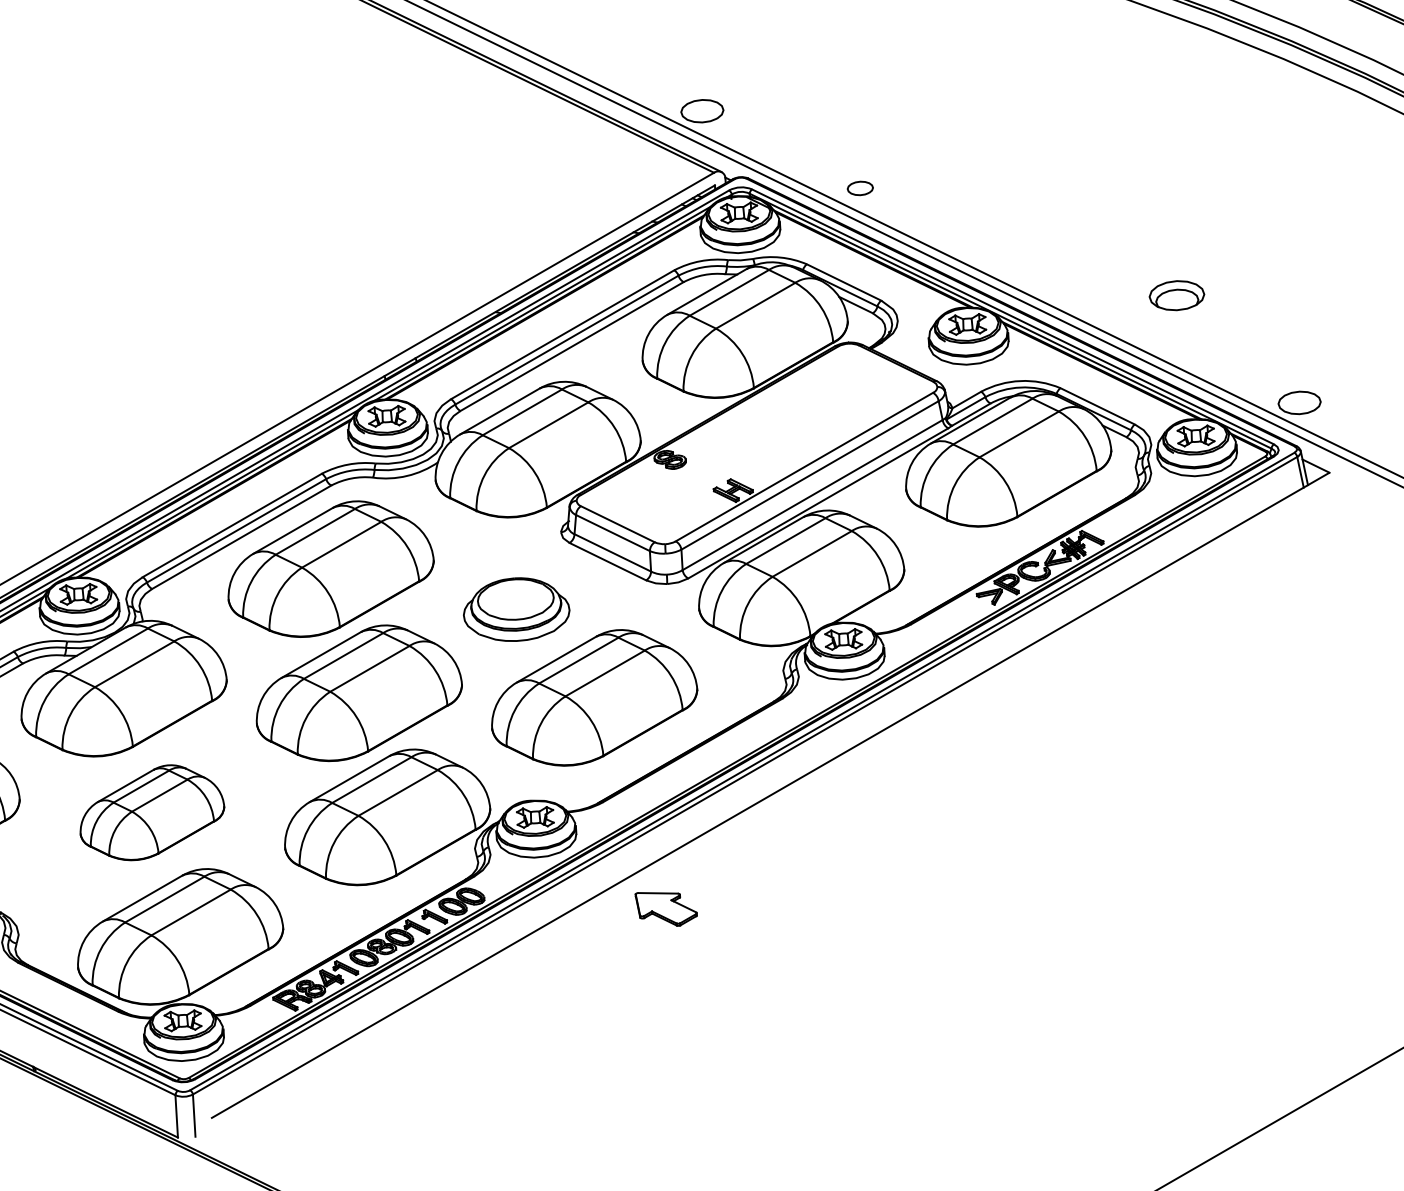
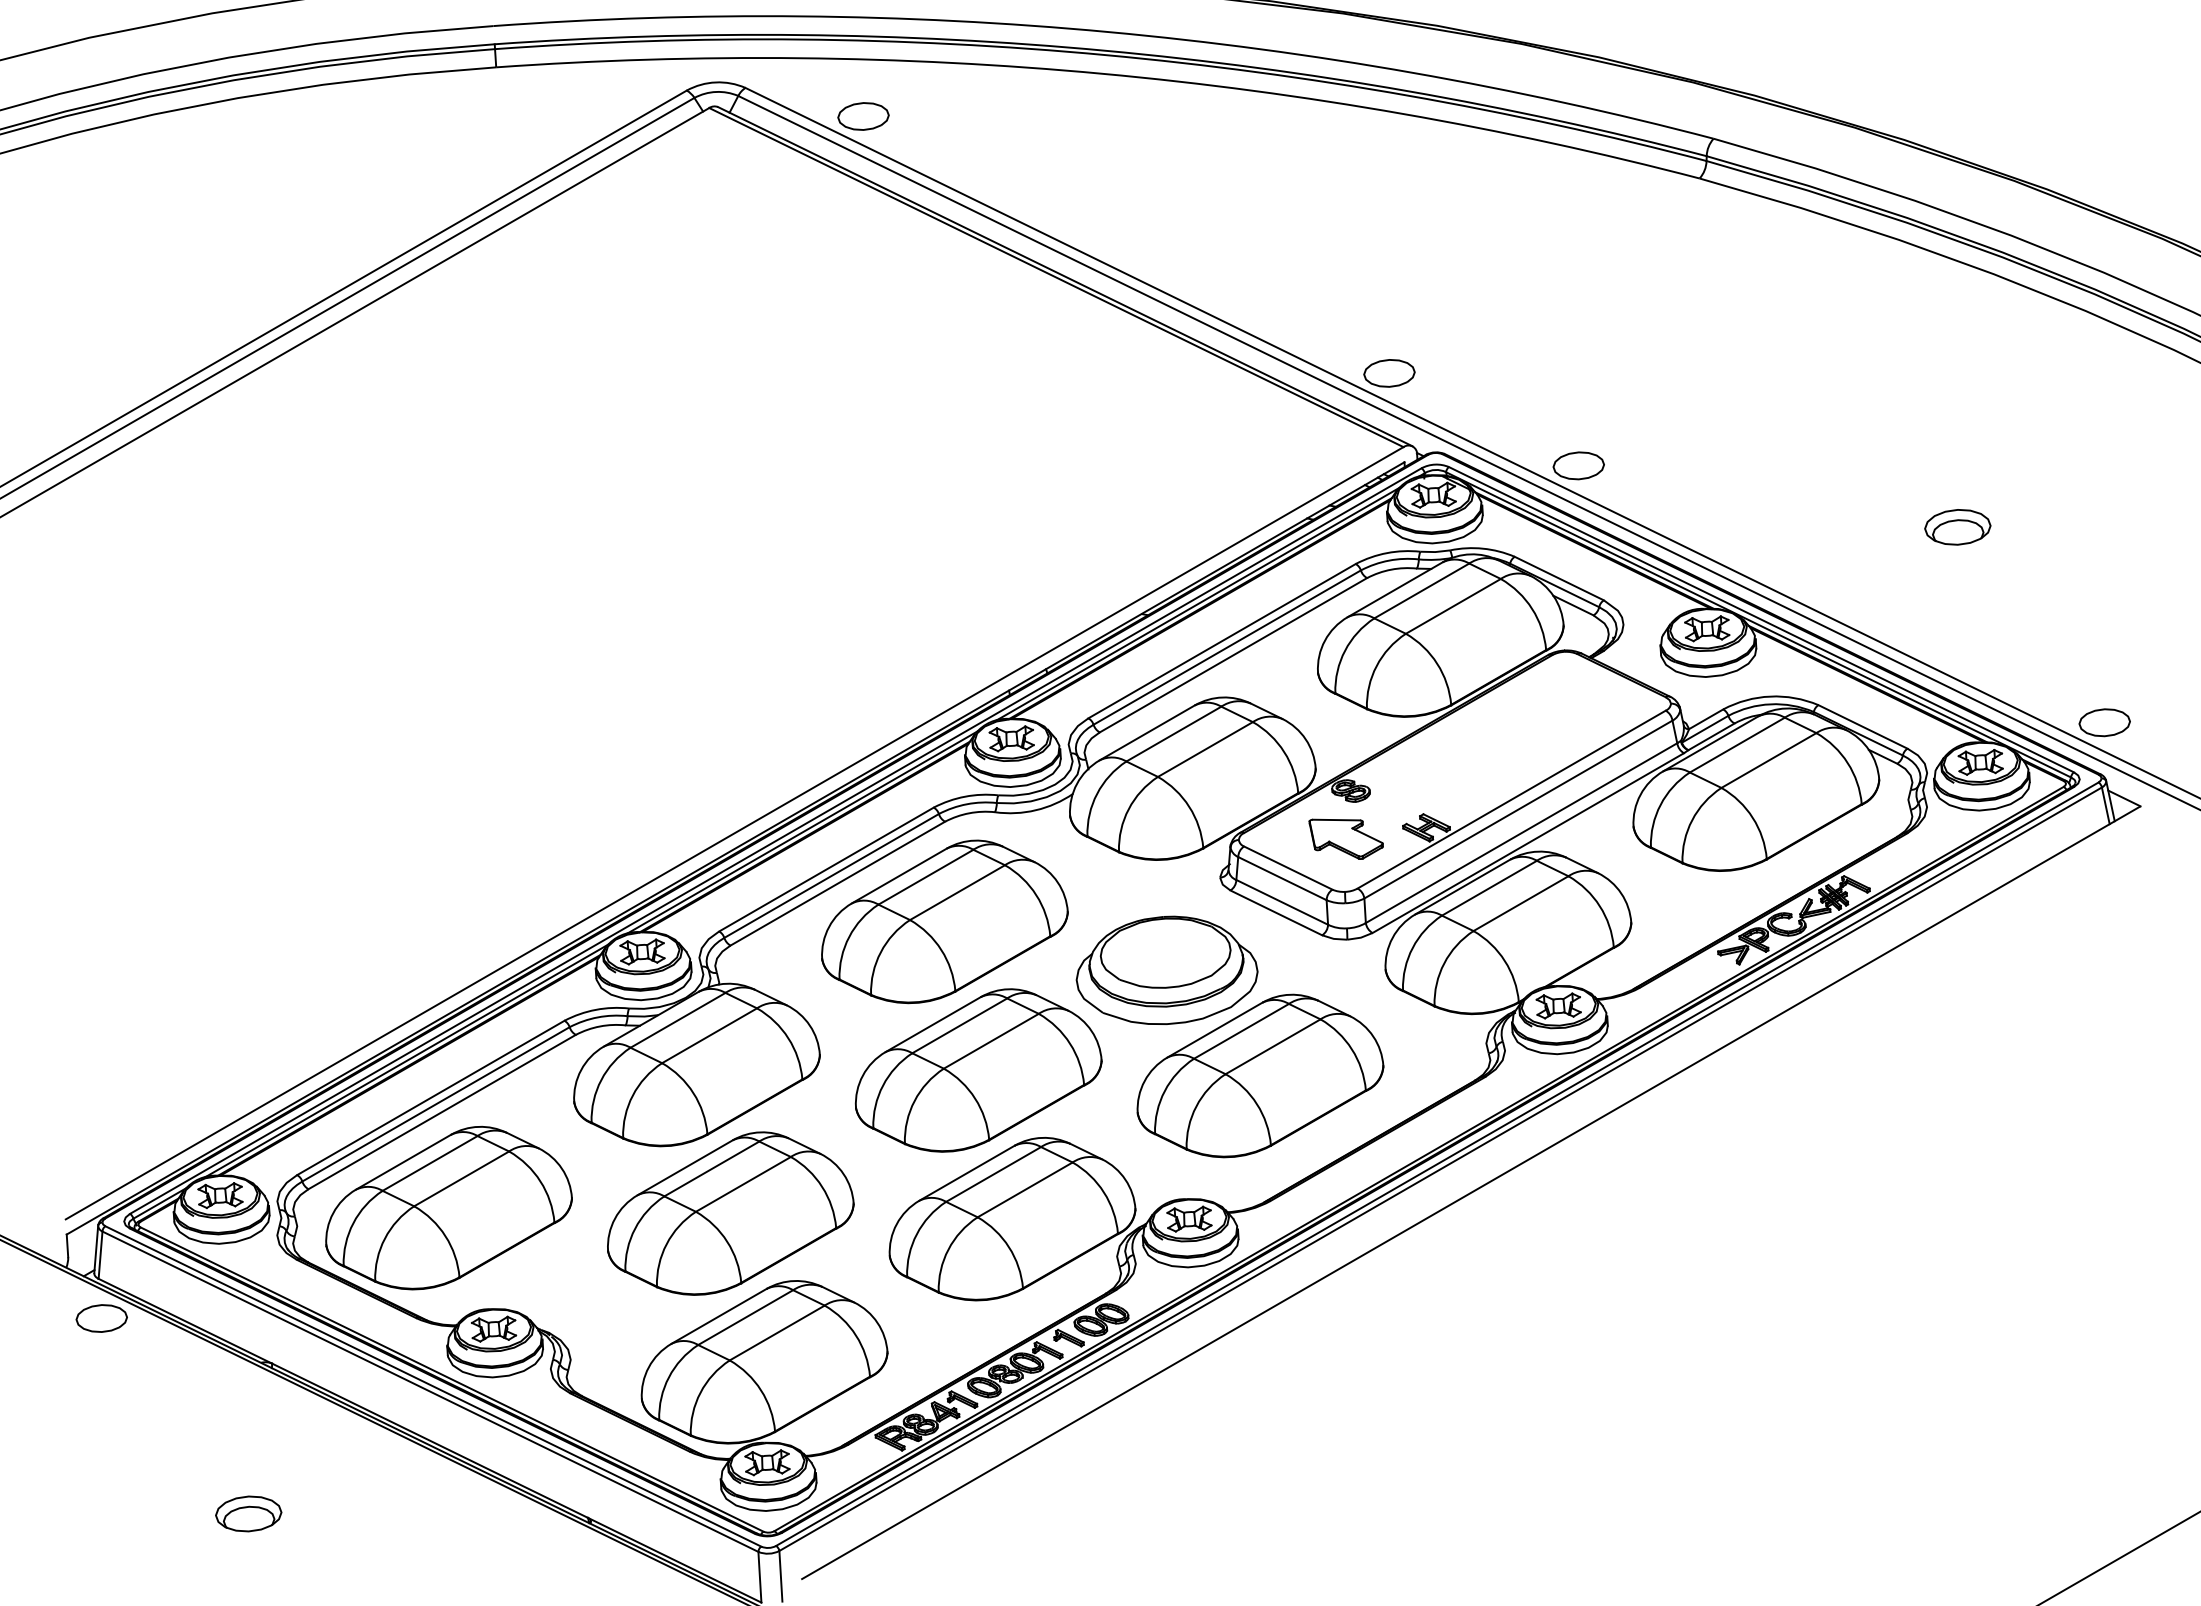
part: (860, 188) -> (1578, 465), size x1.67
part: (1176, 295) -> (1957, 527), moved
part: (516, 608) -> (1166, 969), size x1.43
part: (152, 812) -> (730, 1213), size x1.43
part: (665, 908) -> (1345, 838), moved

